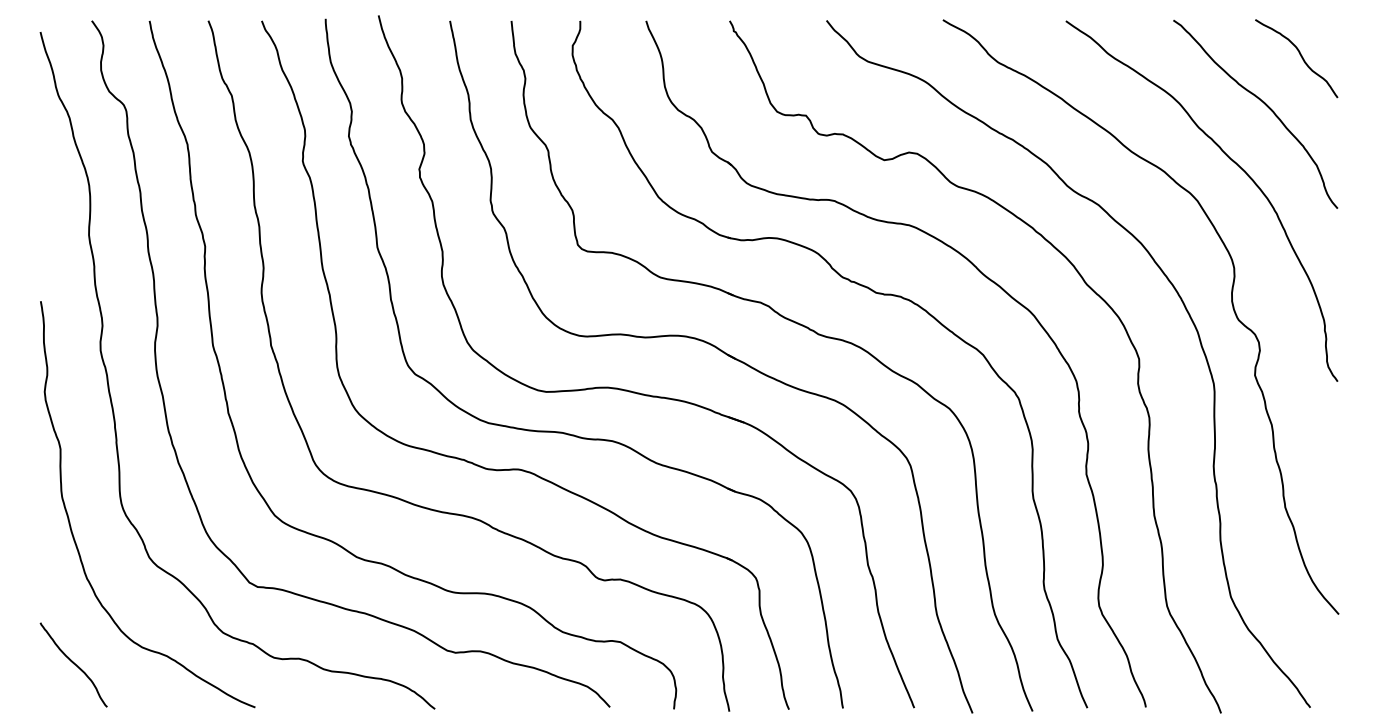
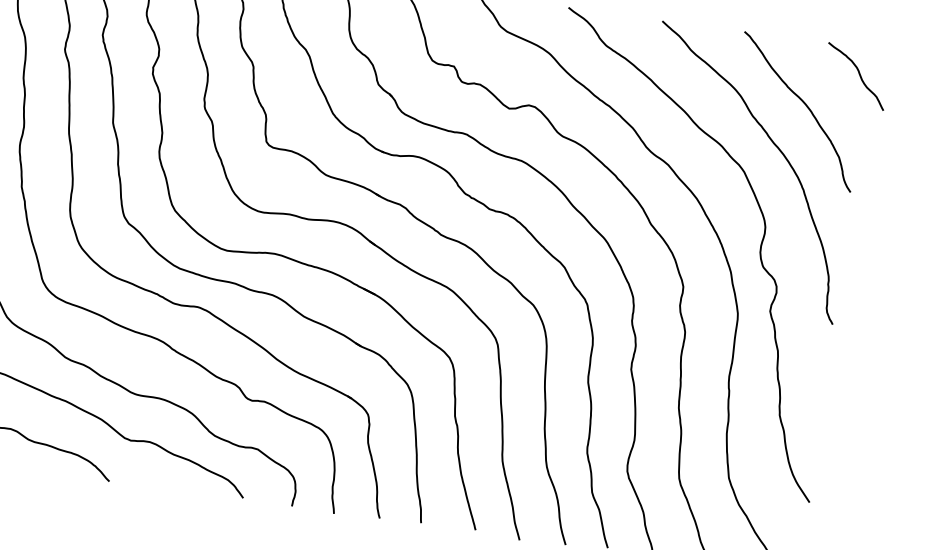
curve: (1300, 56) -> (859, 75), moved

